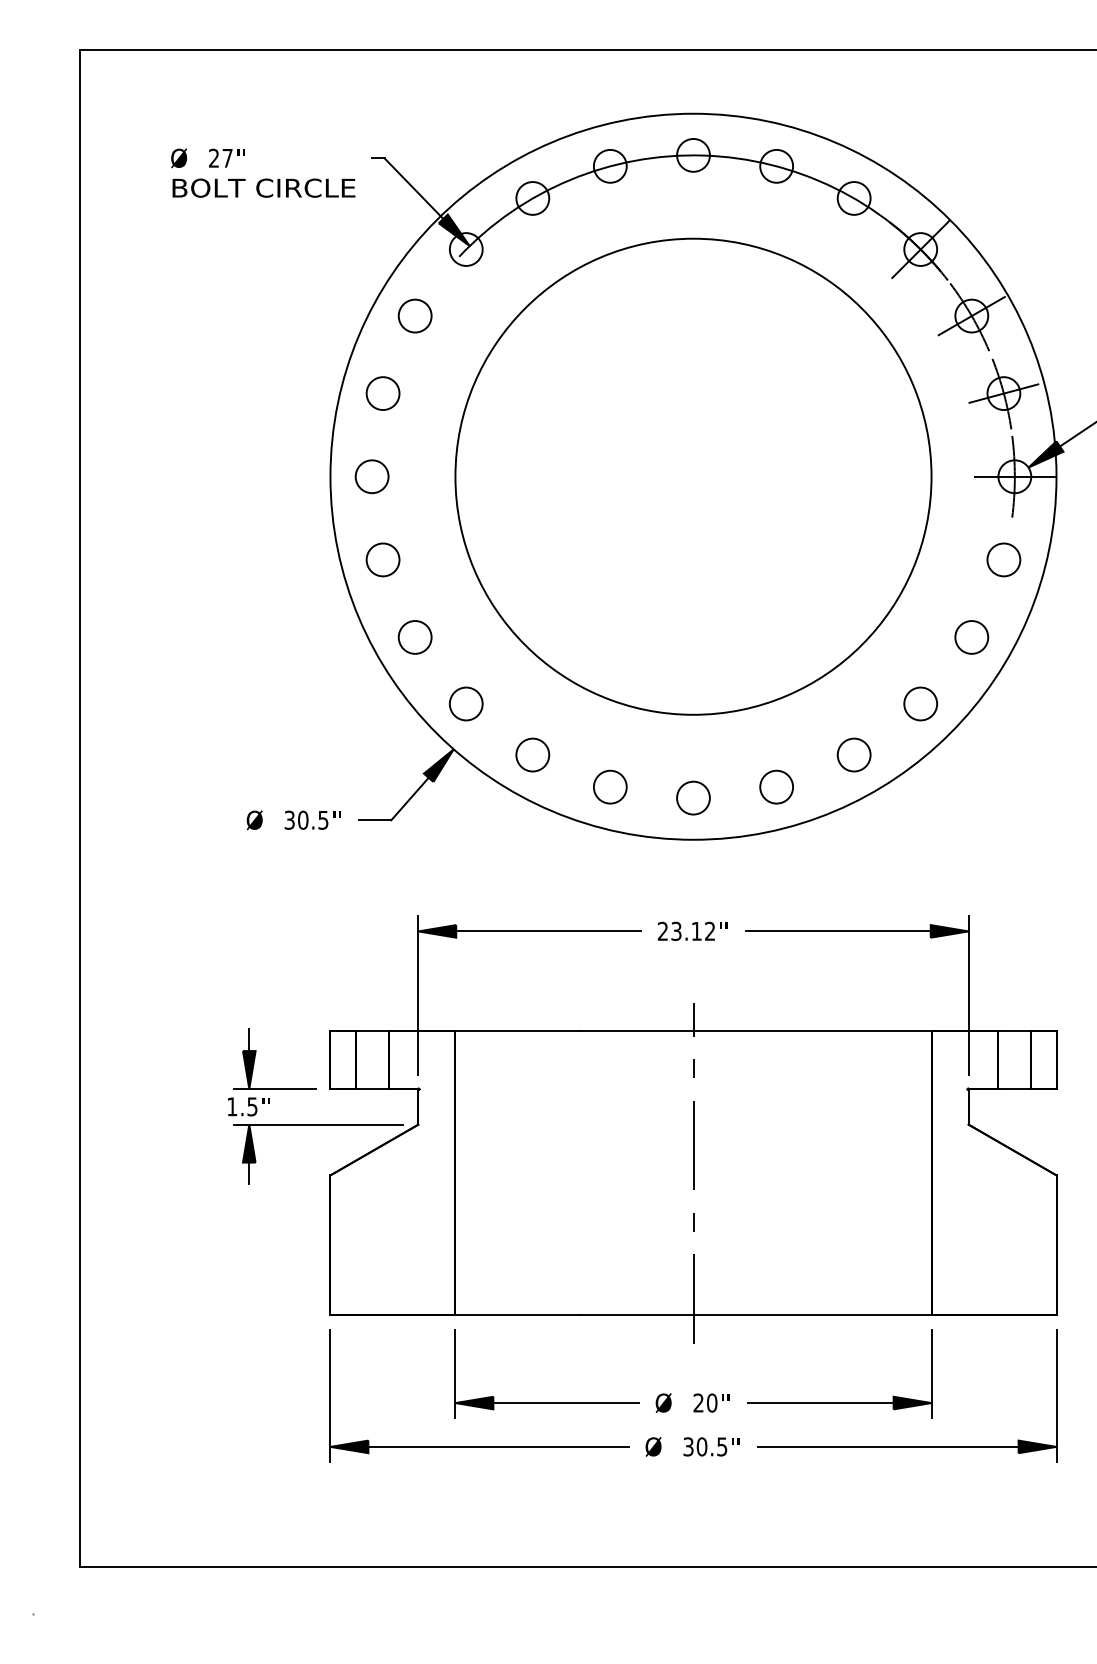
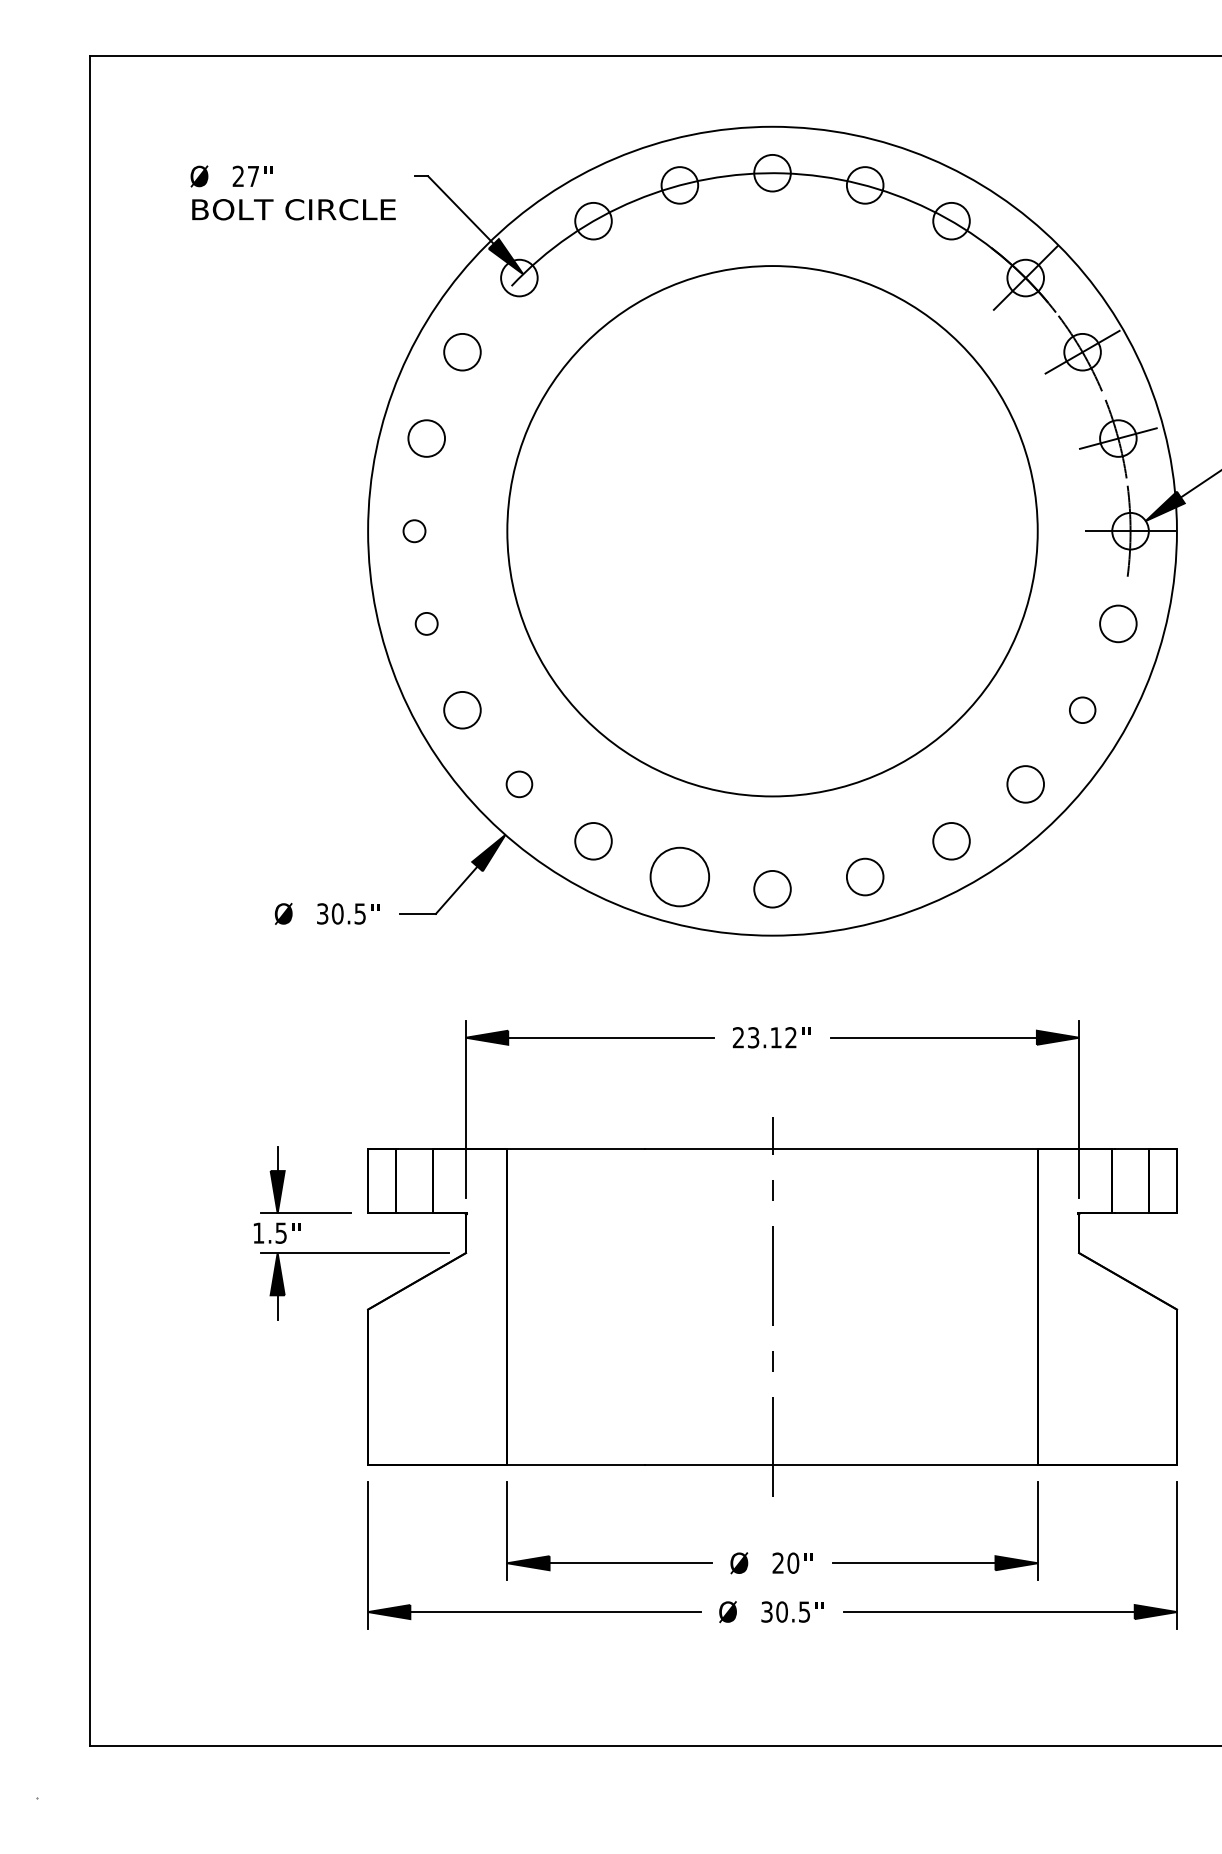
circle: (371, 476) -> (413, 530), size x0.6
circle: (382, 559) -> (426, 623), size x0.6
circle: (971, 637) -> (1082, 710), size x0.7
circle: (466, 703) -> (519, 783), size x0.7
circle: (609, 786) -> (678, 876), size x1.6

